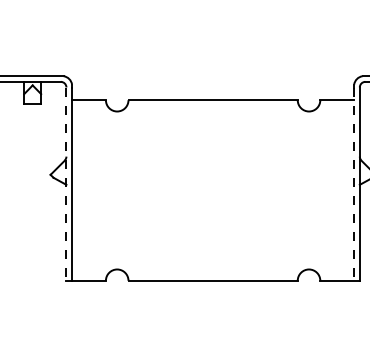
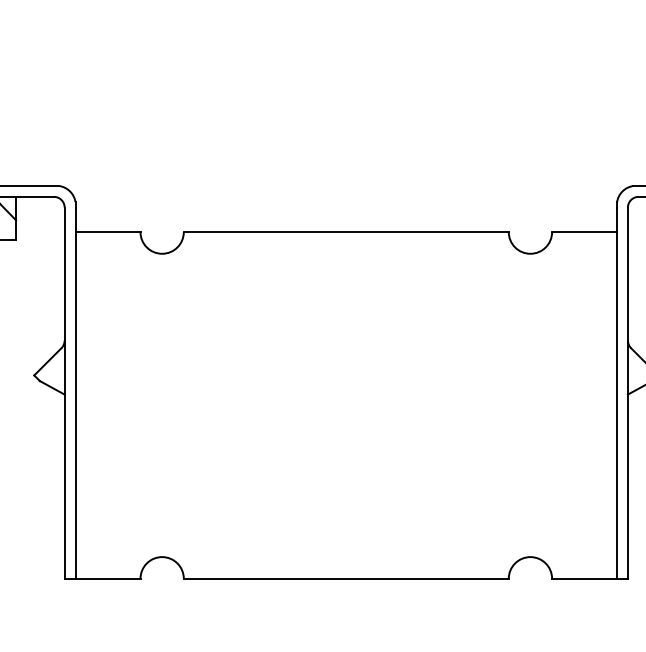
line: (66, 184) -> (64, 393), dashed -> solid
line: (354, 184) -> (617, 393), dashed -> solid

